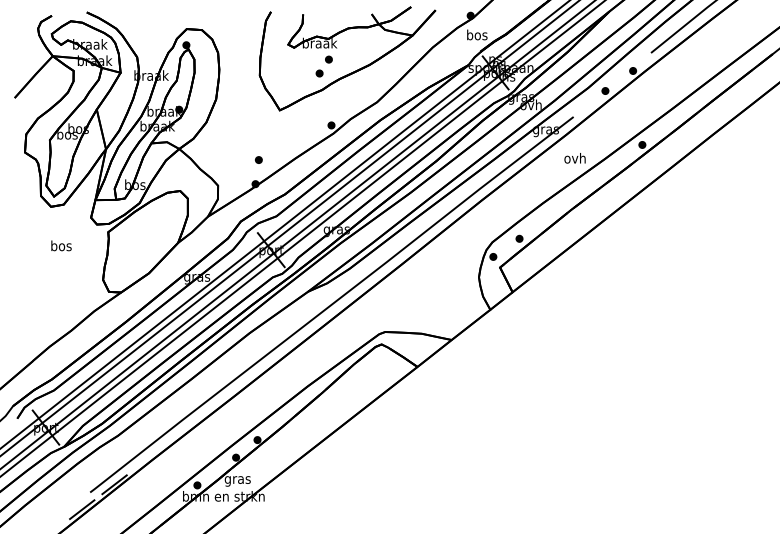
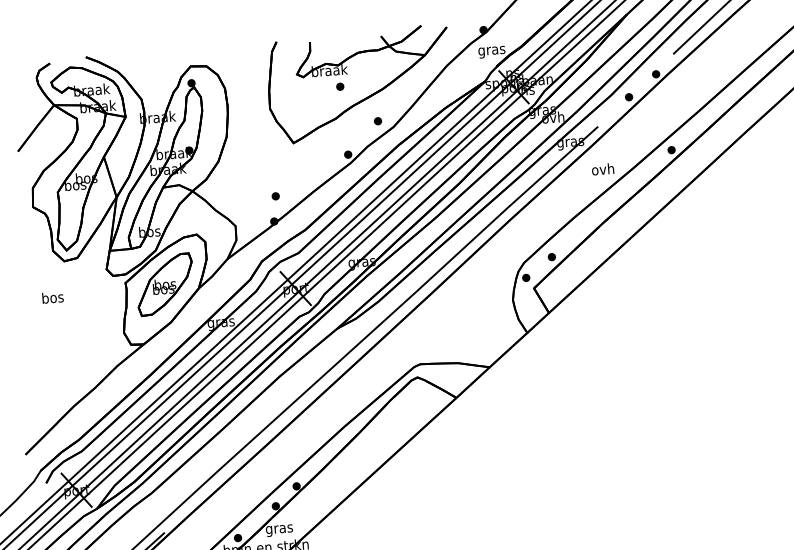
text: (477, 35) -> (492, 49), bos -> gras
part: (319, 73) -> (377, 121), moved
part: (146, 236) -> (165, 284), added
text: (61, 245) -> (52, 297), moved

